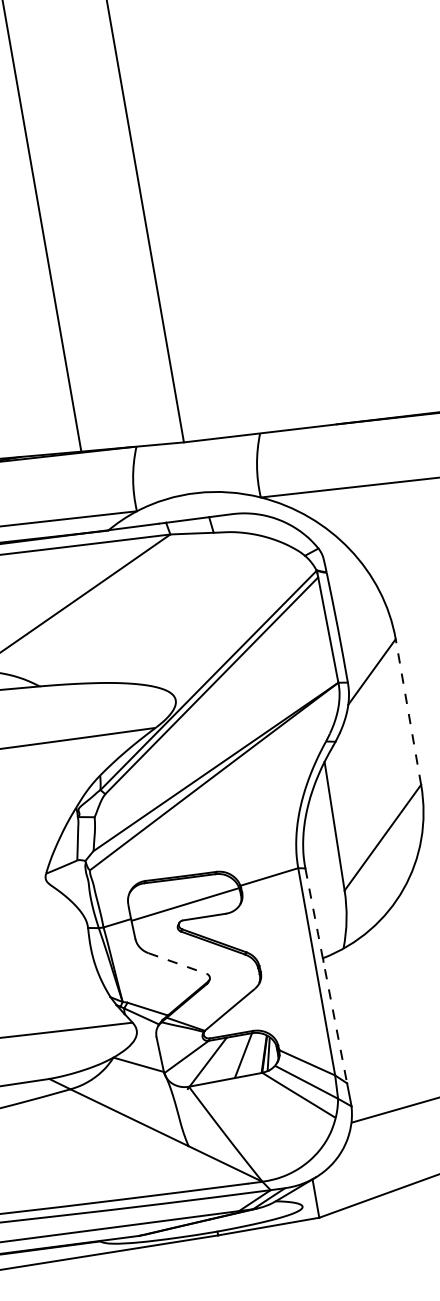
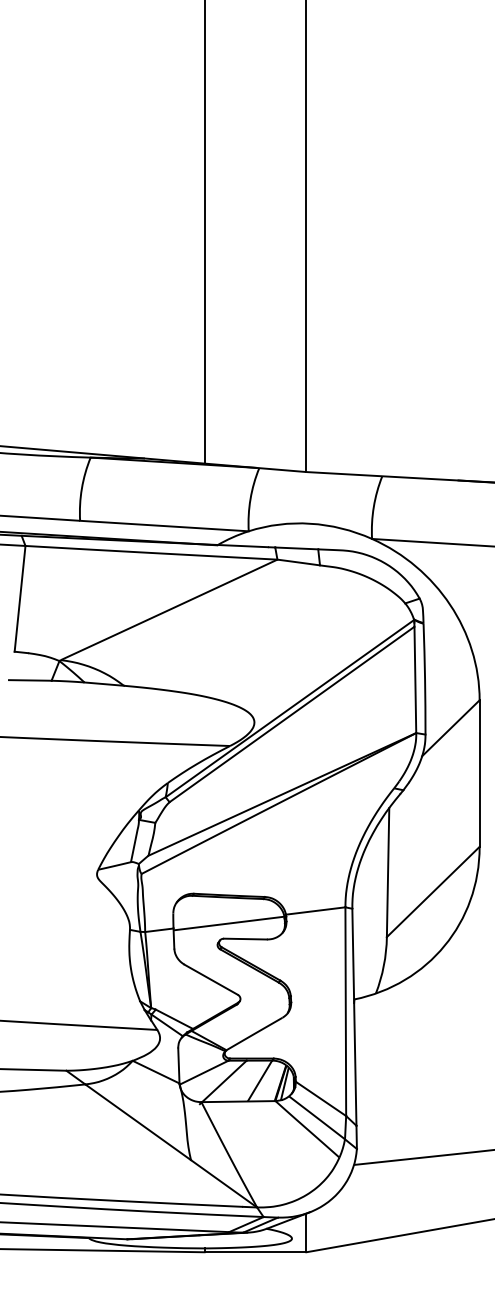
line: (408, 711) -> (479, 773), dashed -> solid
line: (177, 963) -> (211, 979), dashed -> solid
line: (326, 976) -> (354, 1017), dashed -> solid

